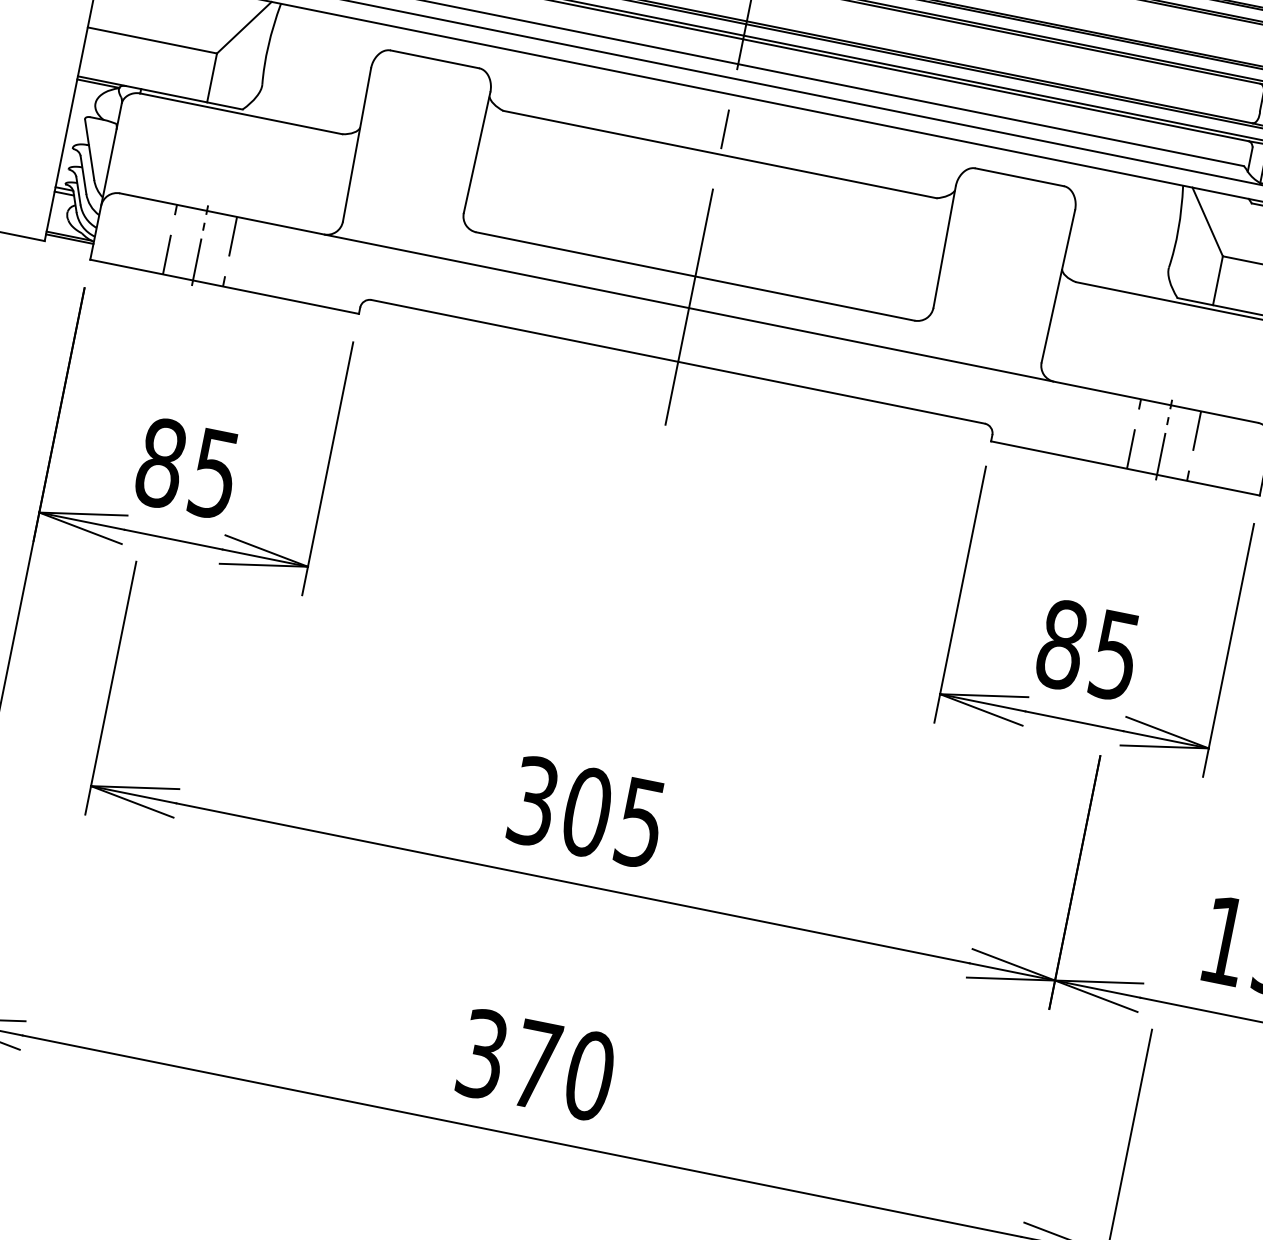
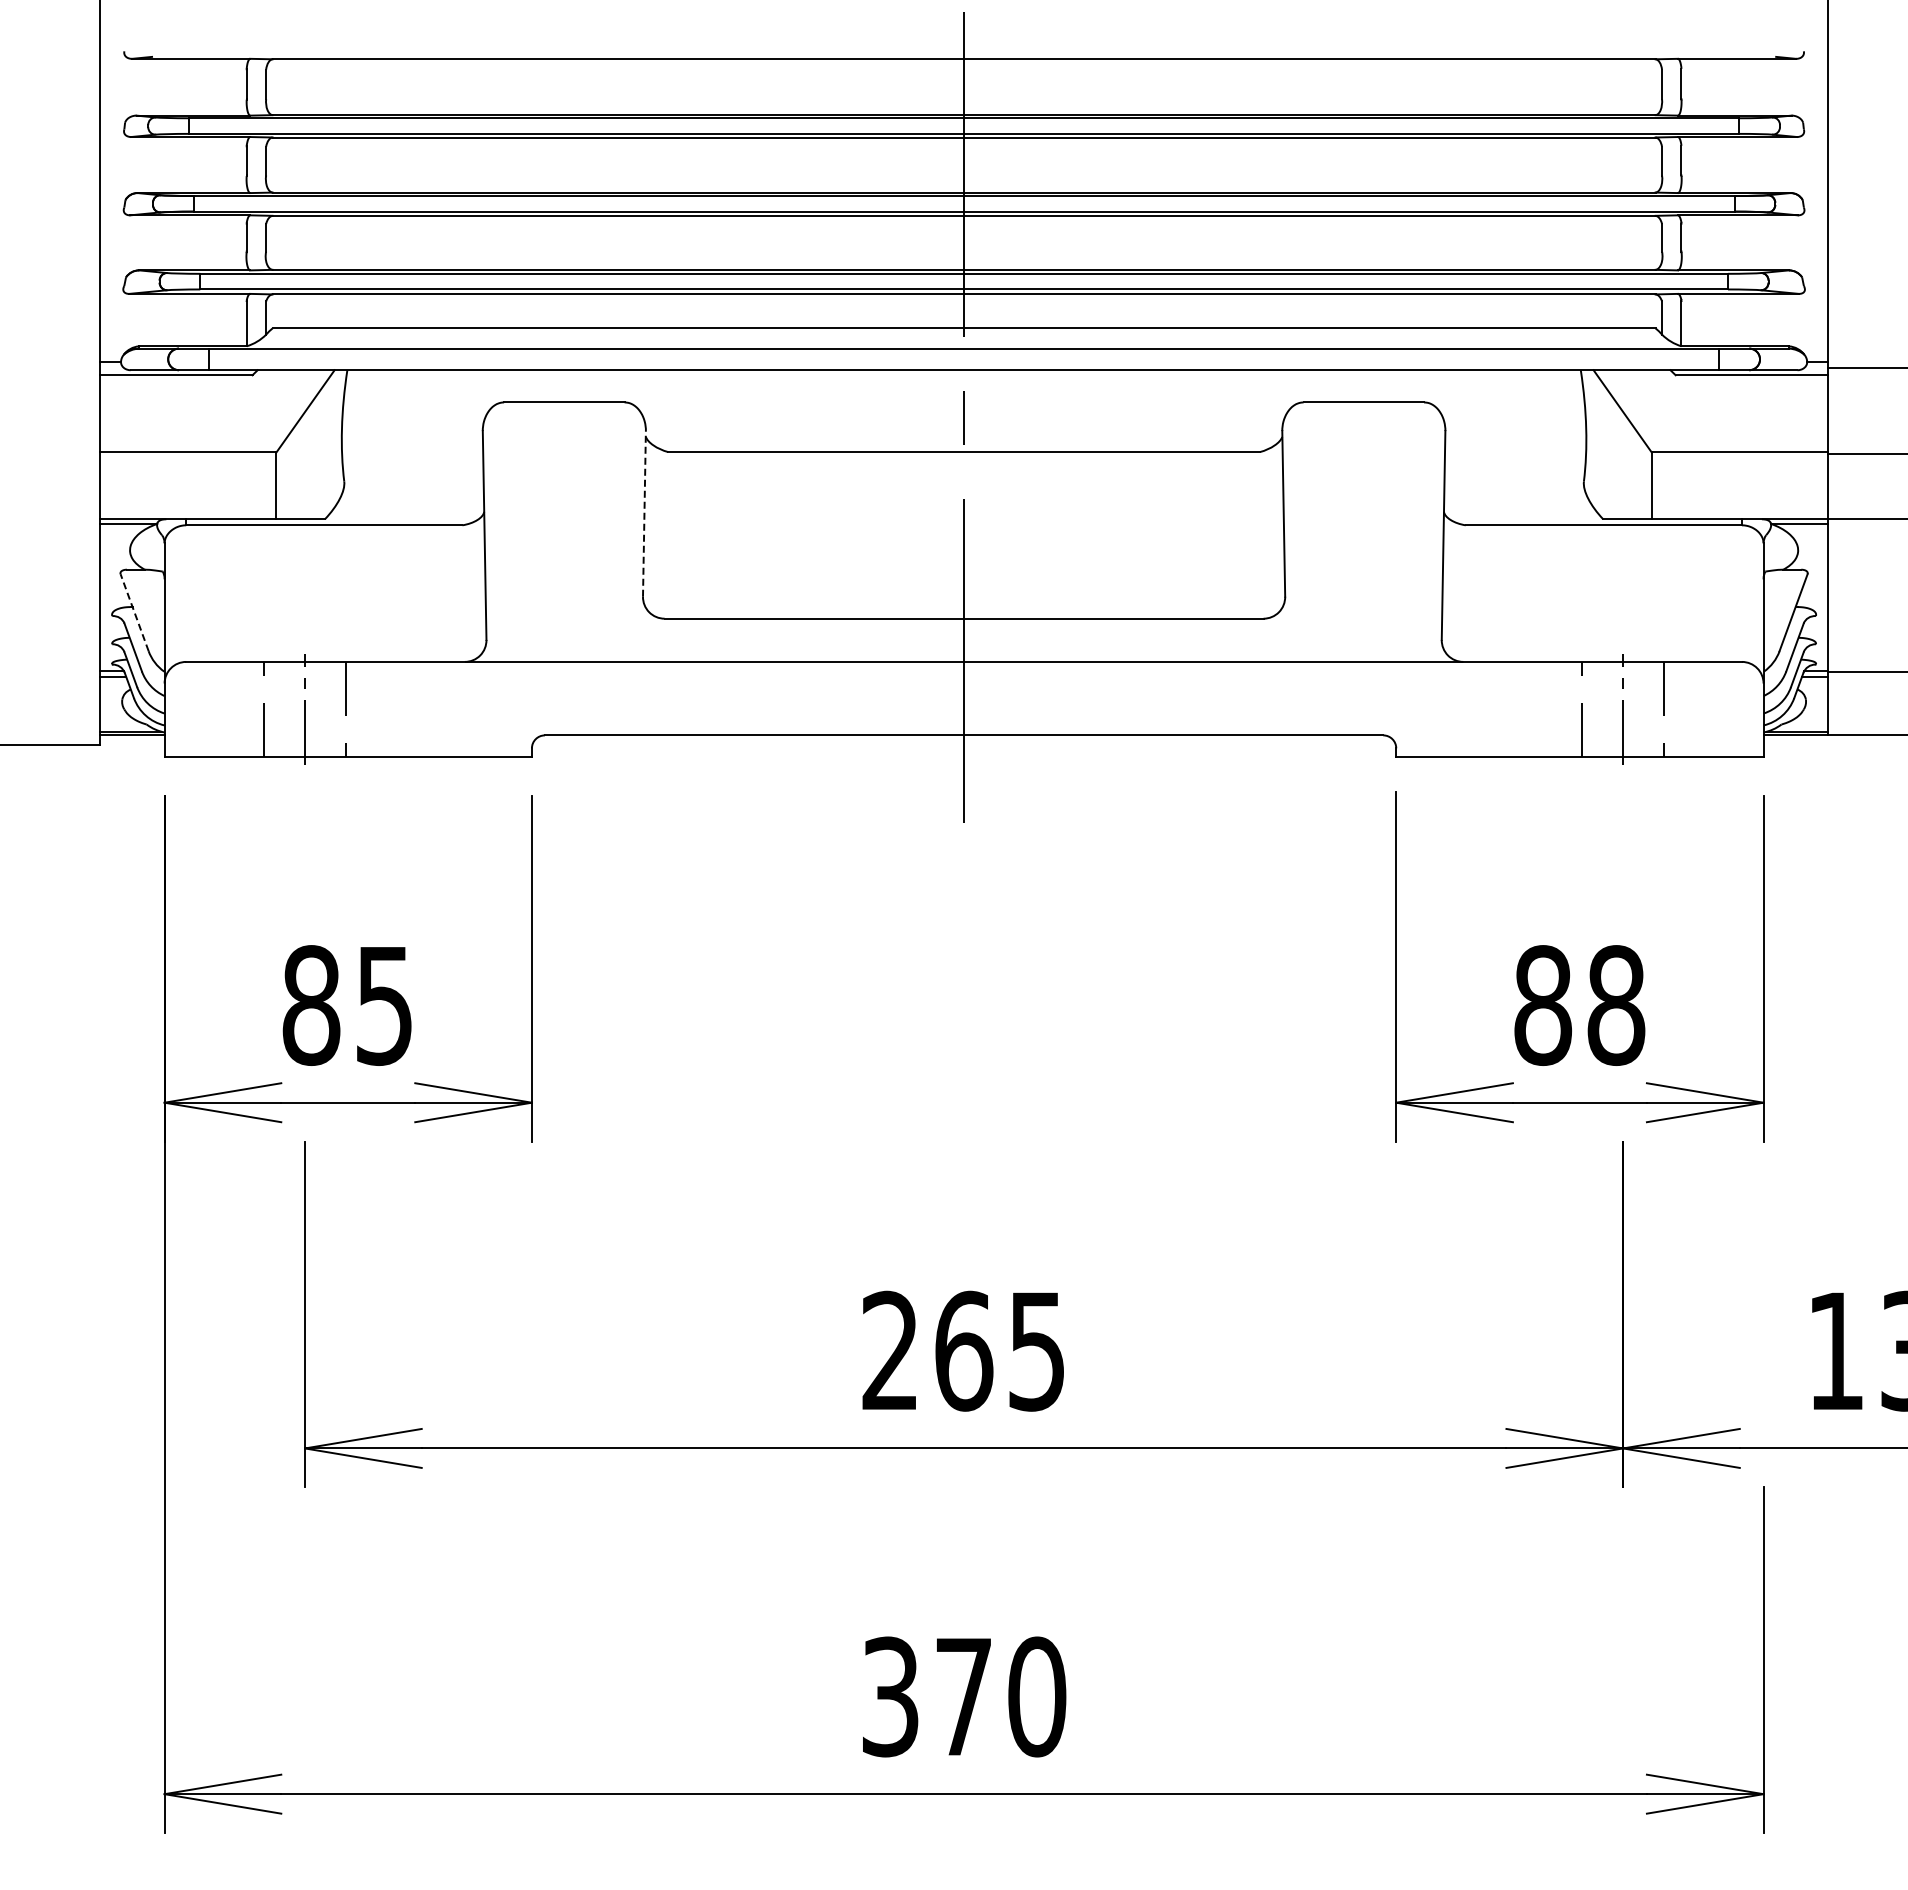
line: (89, 149) -> (134, 612), solid -> dashed
line: (477, 152) -> (644, 513), solid -> dashed
text: (1115, 655) -> (1616, 1005), 85 -> 88
text: (560, 806) -> (927, 1350), 305 -> 265

